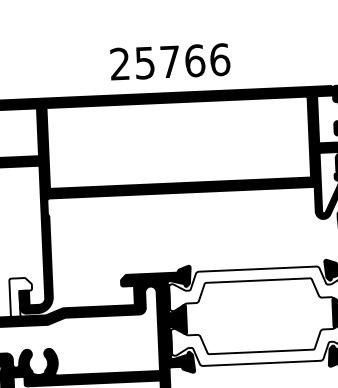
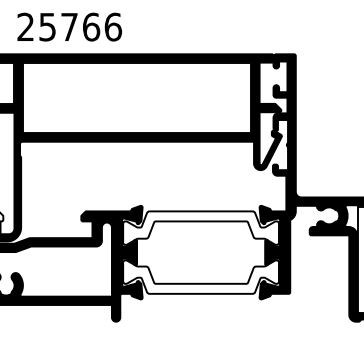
text: (170, 61) -> (69, 26), moved

